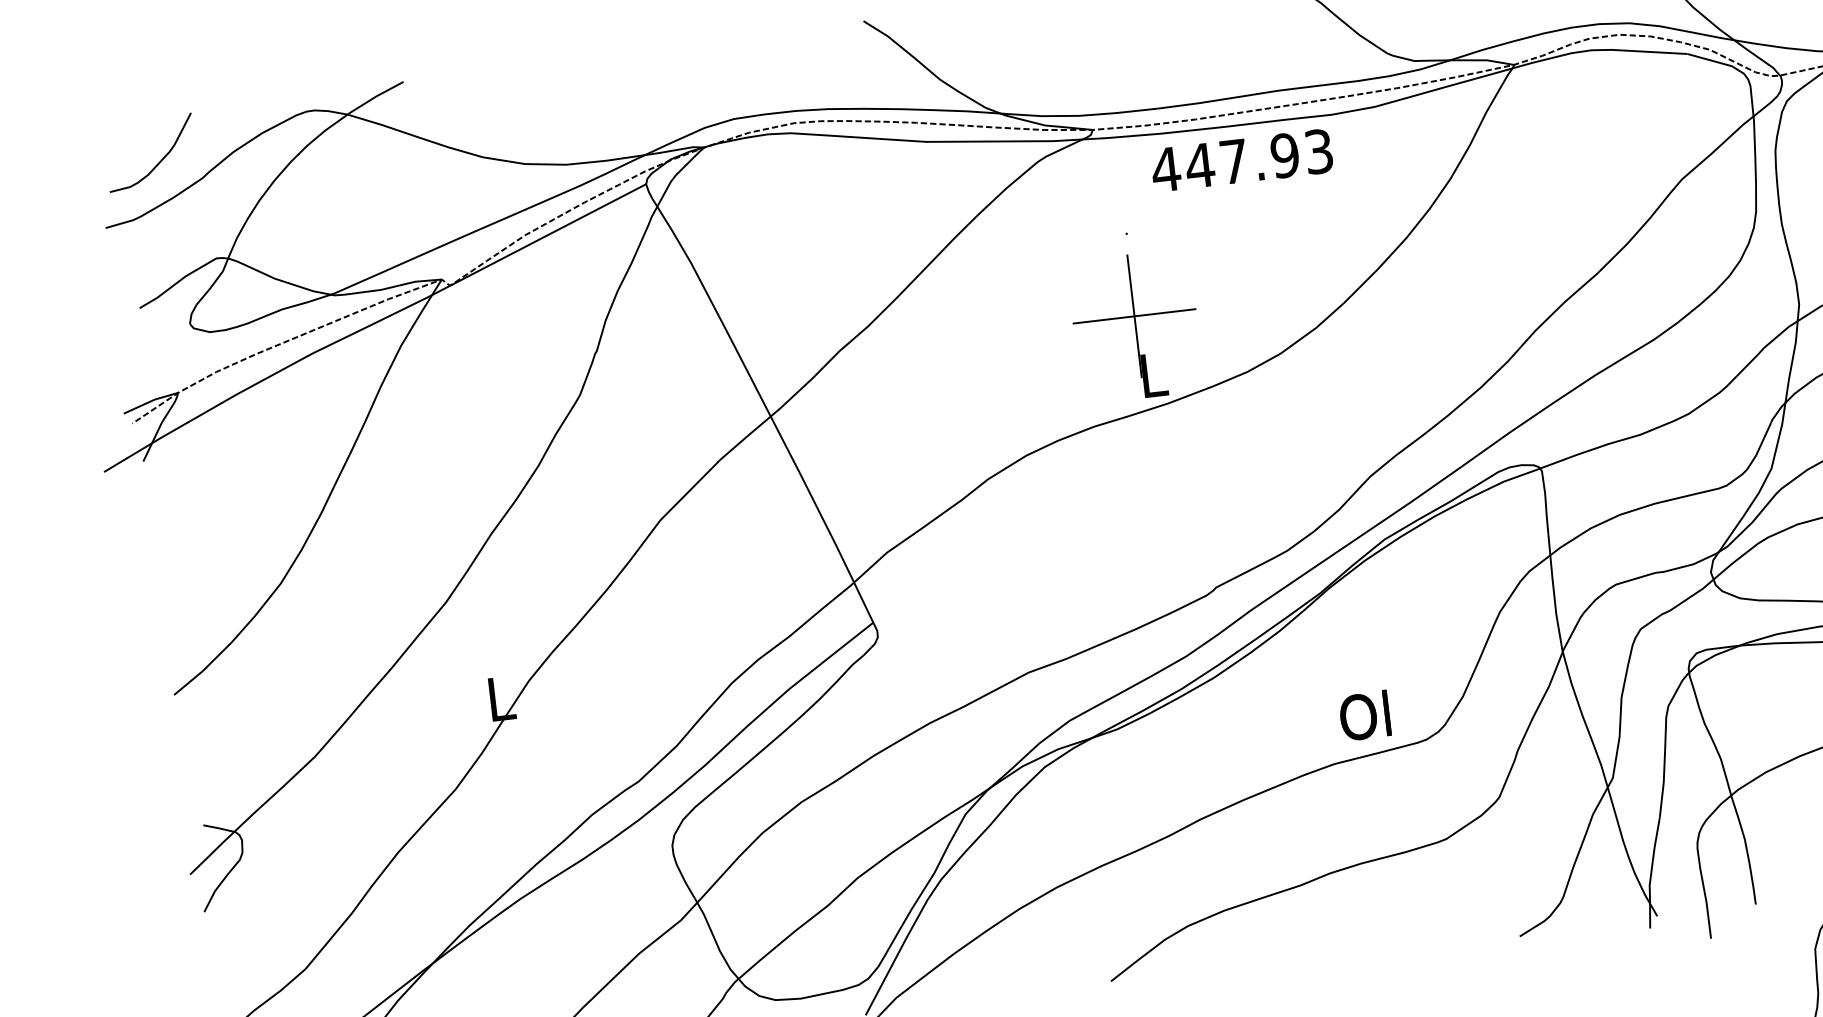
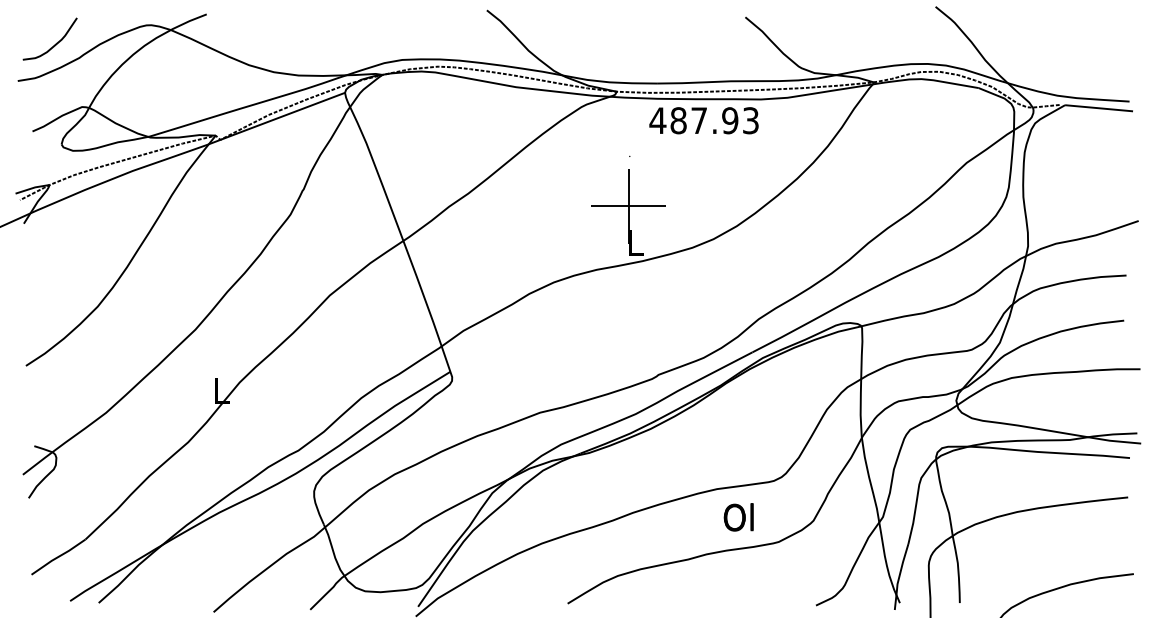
text: (1199, 165) -> (678, 120), 447.93 -> 487.93
text: (1364, 716) -> (738, 517), moved

